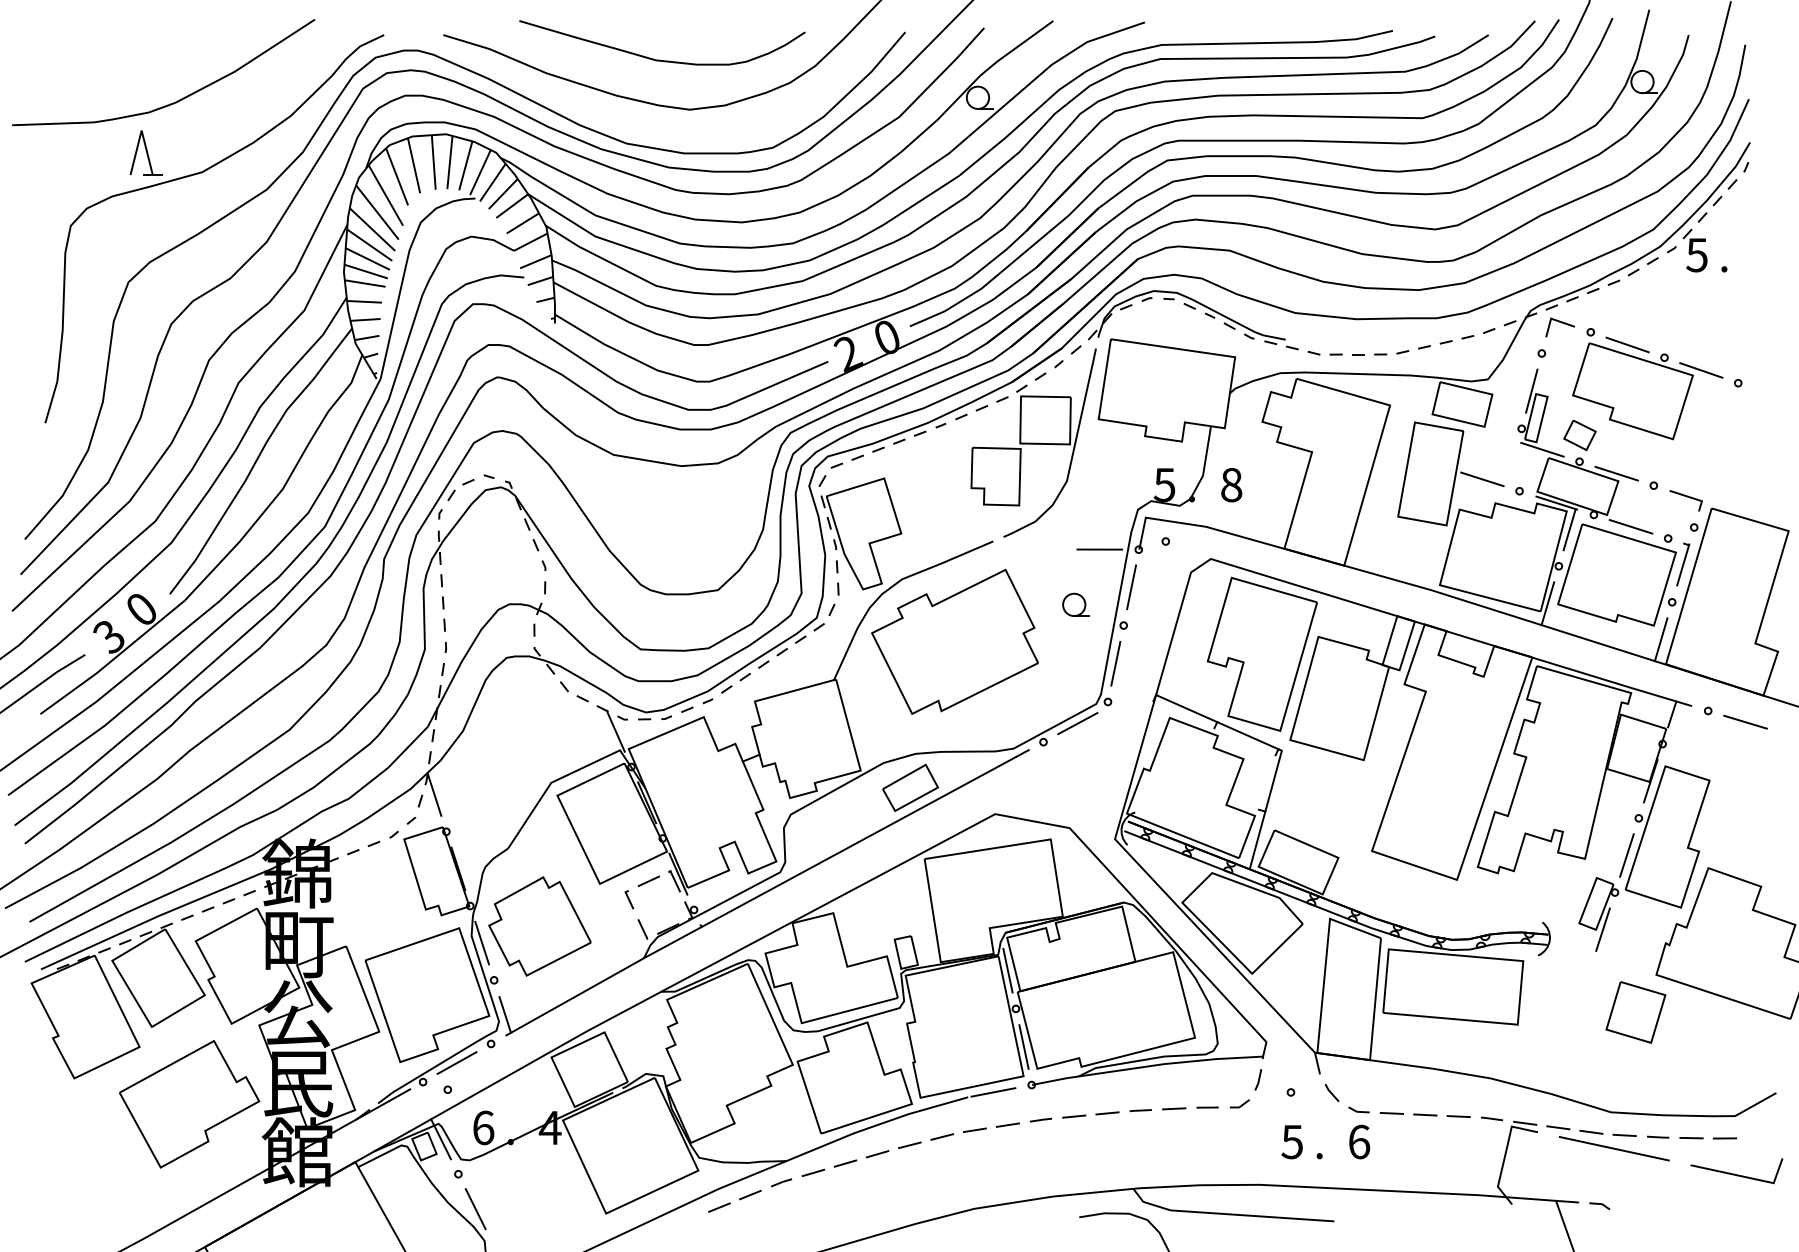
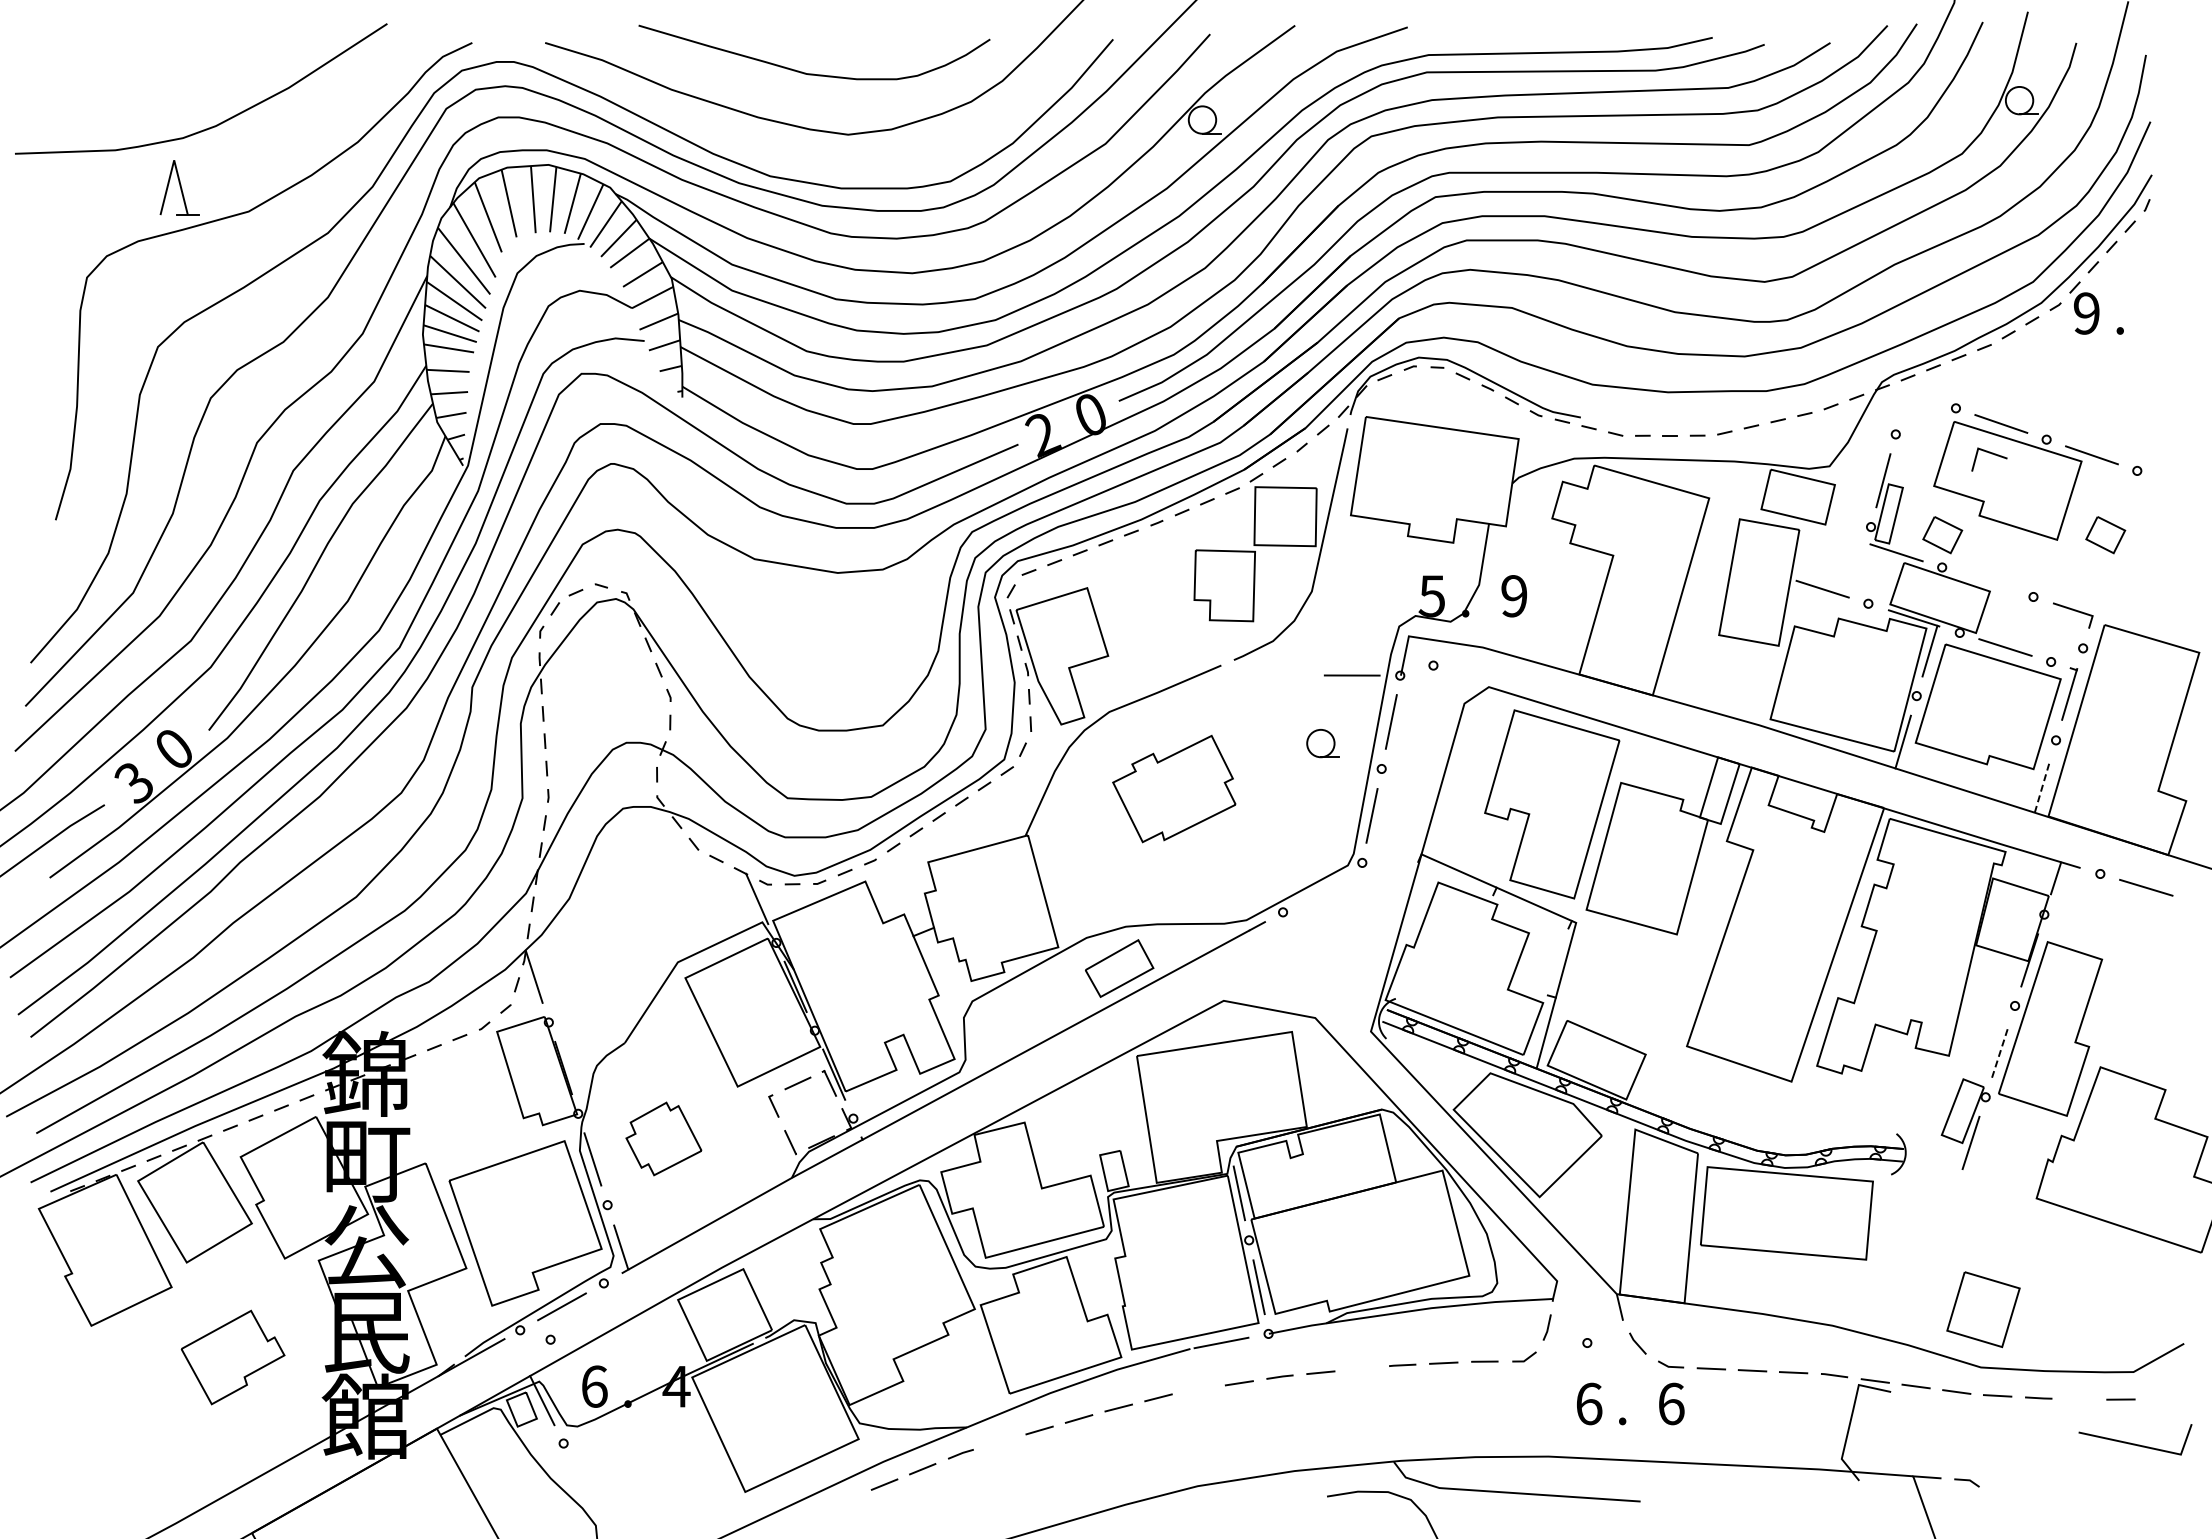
text: (1696, 255) -> (2086, 313), 5 -> 9
line: (1561, 323) -> (1991, 454), moved
part: (1712, 435) -> (2105, 535), added
line: (1616, 473) -> (1987, 581), removed
text: (1231, 485) -> (1514, 596), 8 -> 9
line: (1661, 639) -> (2042, 785), solid -> dashed
part: (955, 641) -> (1174, 788), size x0.6
line: (1078, 723) -> (1325, 889), removed
line: (1626, 855) -> (2000, 1051), solid -> dashed
part: (539, 926) -> (663, 1138), size x0.6
part: (1635, 1012) -> (1983, 1309), moved
part: (189, 1104) -> (232, 1357), size x0.6
line: (1107, 1113) -> (1361, 1368), removed
line: (974, 1130) -> (1198, 1389), removed
line: (1691, 1137) -> (2079, 1398), removed
text: (1291, 1141) -> (1588, 1403), 5 -> 6
line: (1613, 1148) -> (1984, 1411), removed
line: (812, 1172) -> (999, 1441), removed
line: (475, 1209) -> (584, 1486), removed

